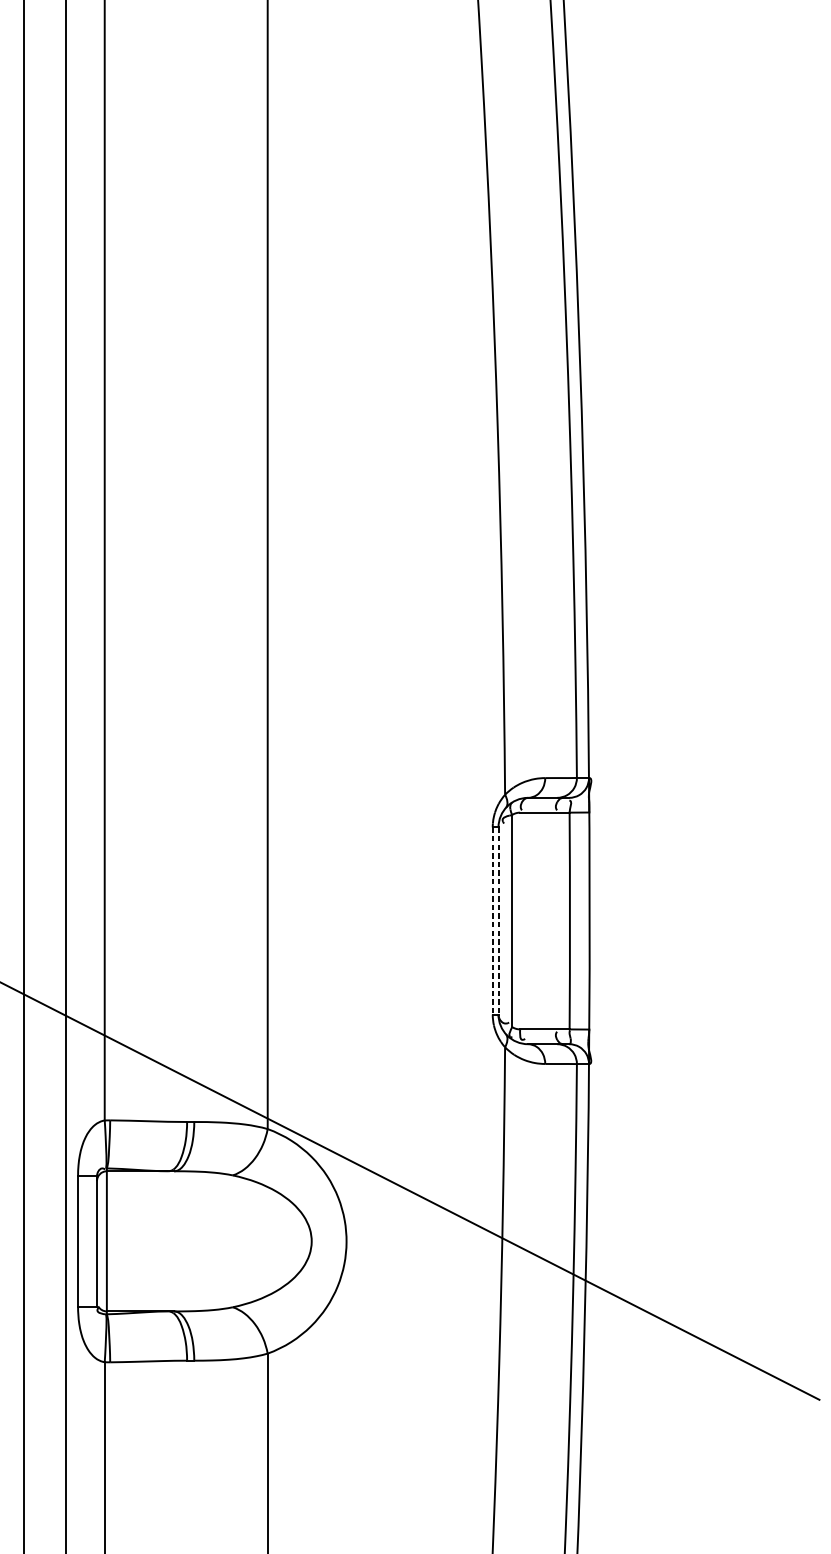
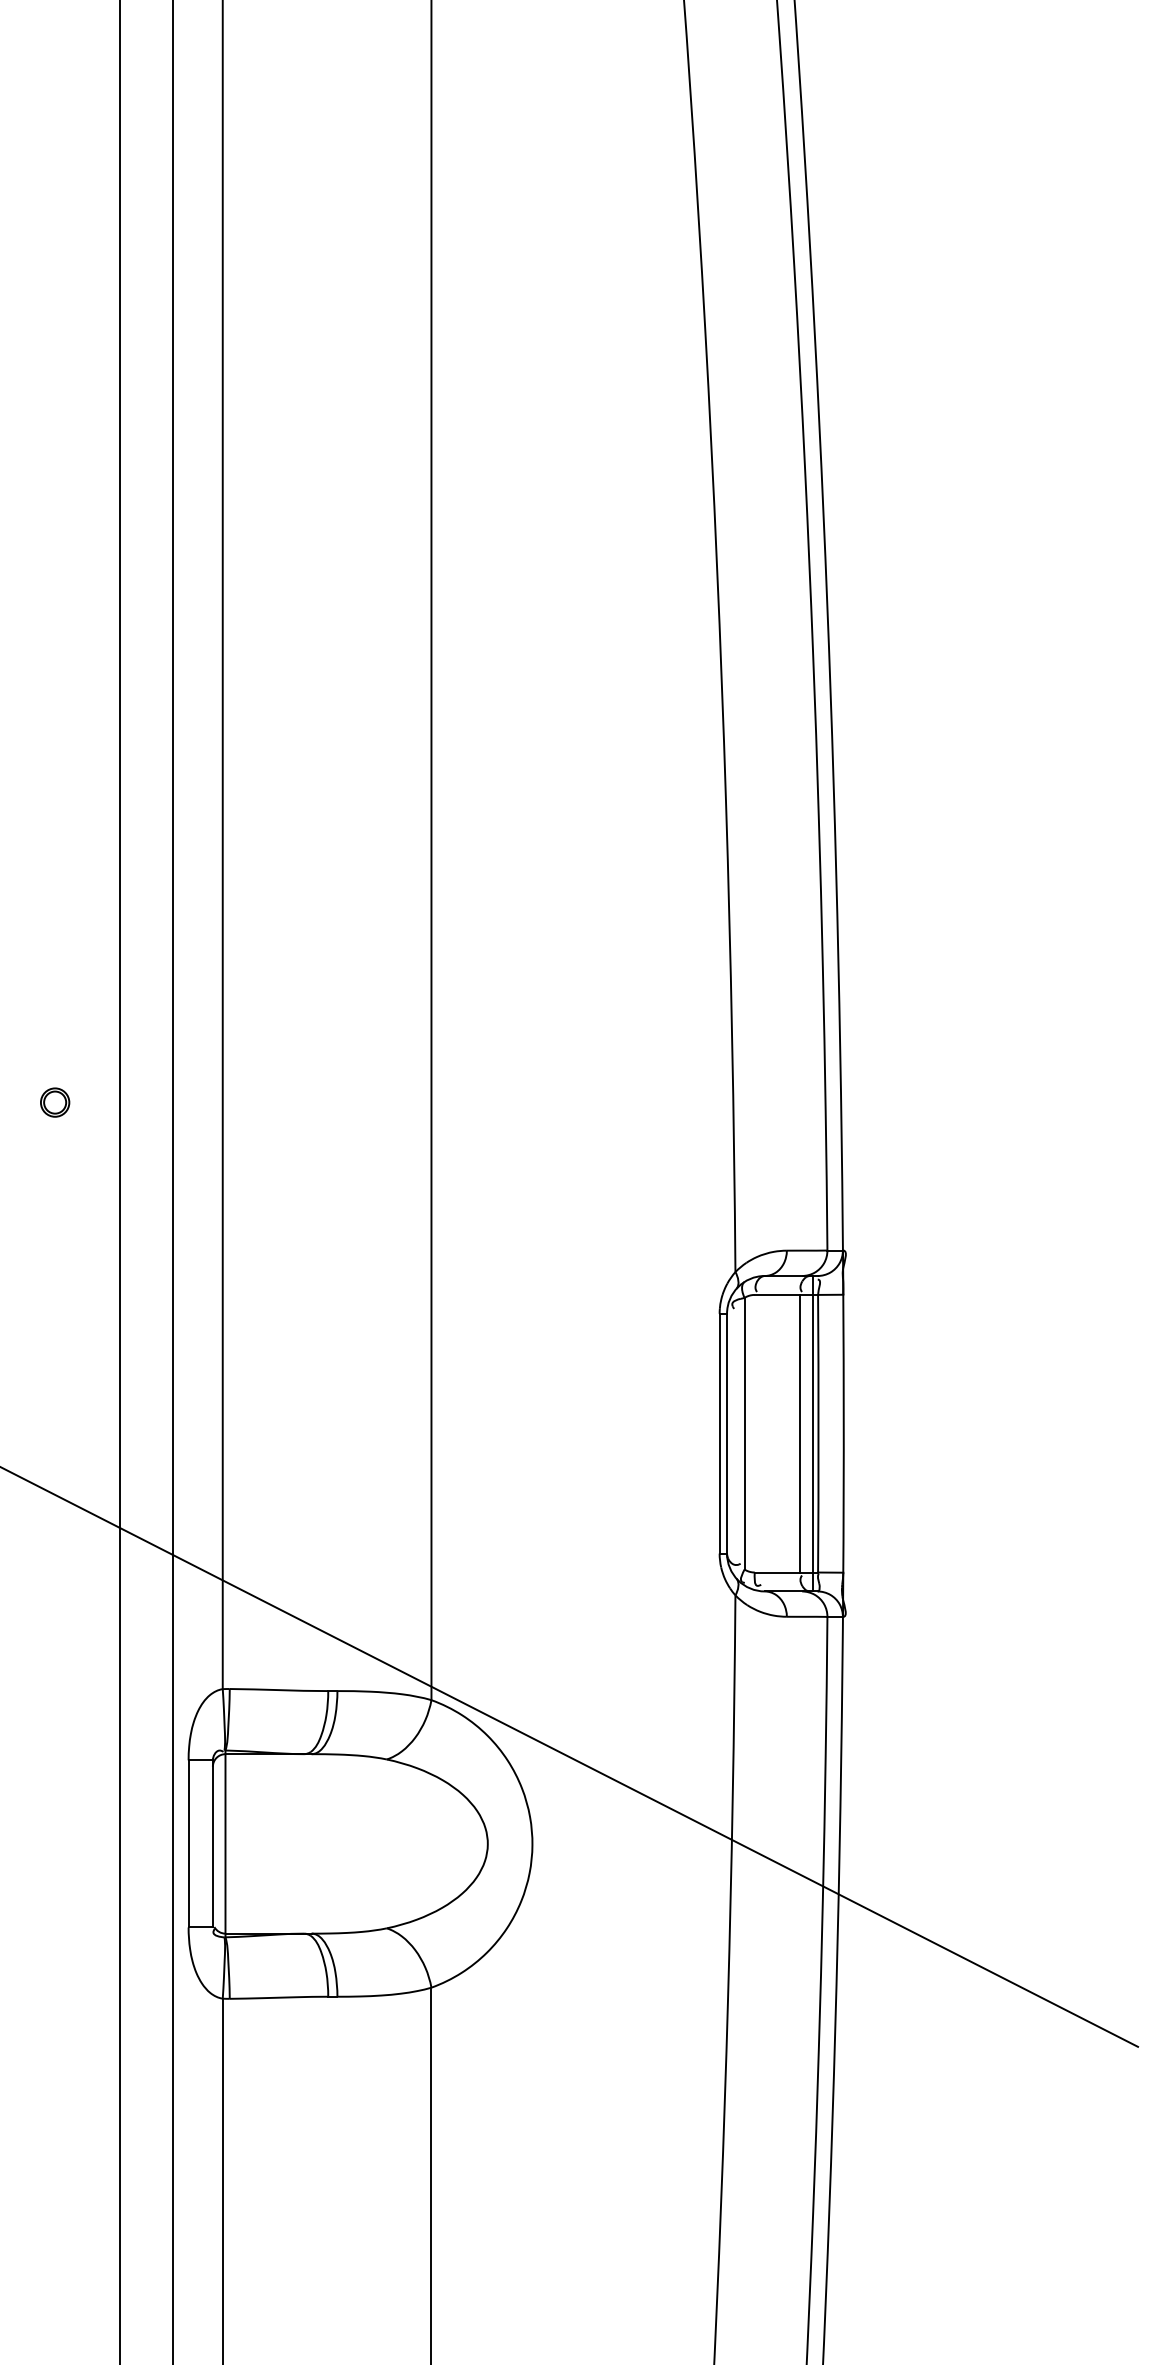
line: (492, 920) -> (719, 1433), dashed -> solid
line: (498, 920) -> (727, 1433), dashed -> solid
line: (555, 920) -> (799, 1433), added
line: (566, 920) -> (813, 1433), added

